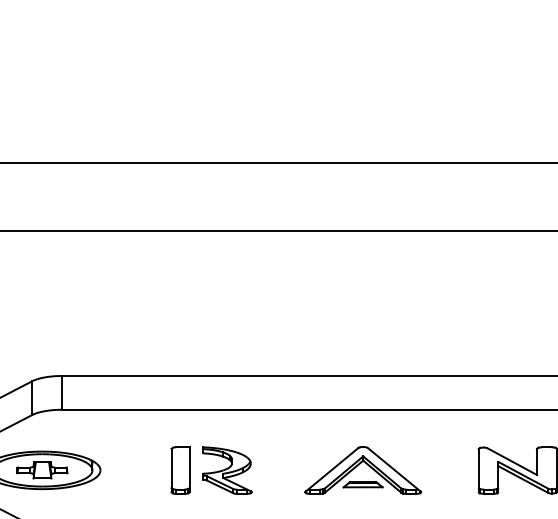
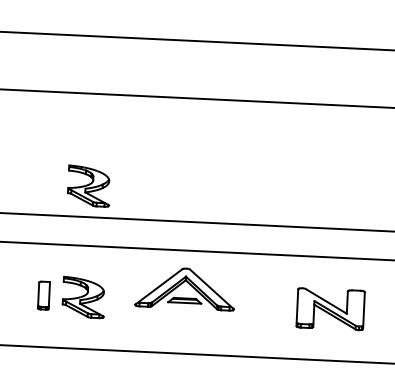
part: (227, 339) -> (89, 186), added
part: (359, 465) -> (182, 284), moved
part: (180, 470) -> (43, 295), size x0.7

